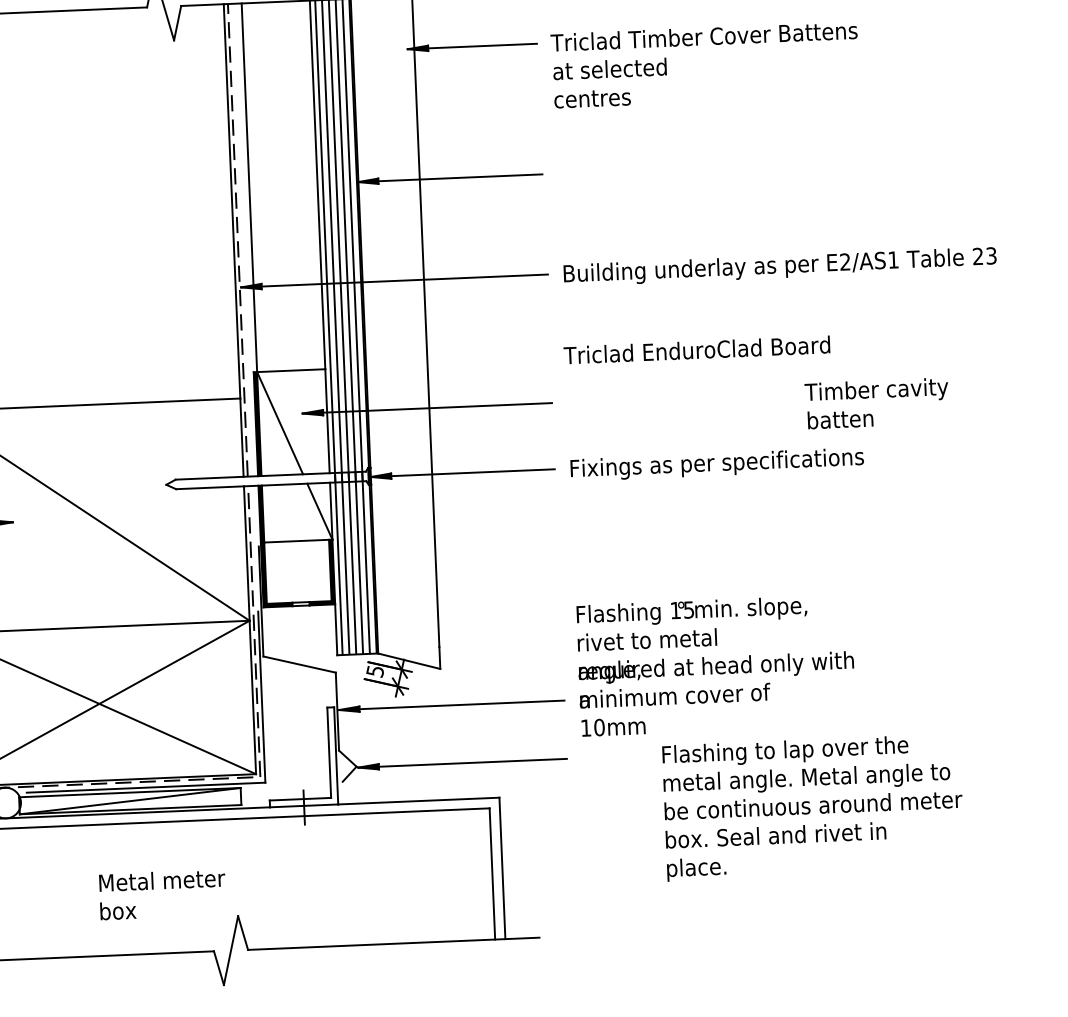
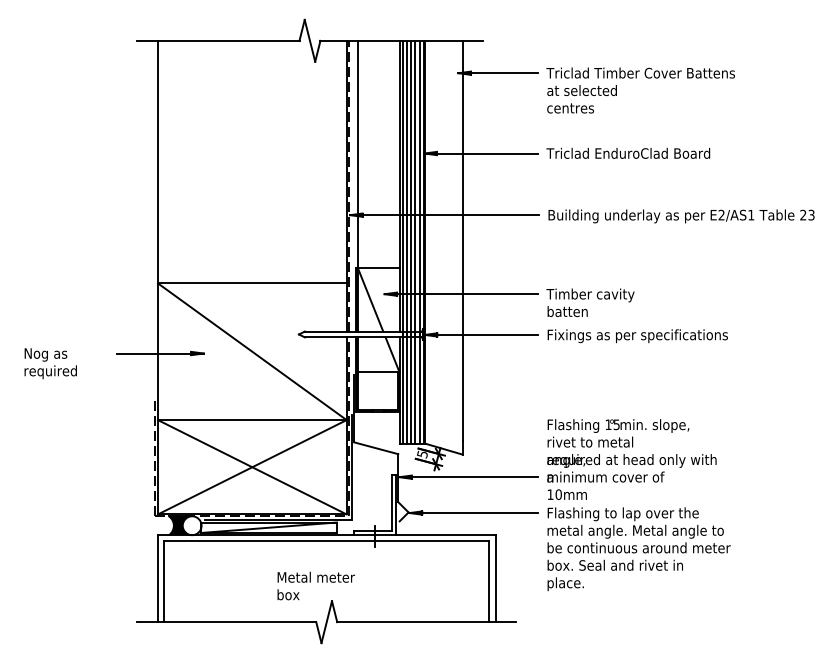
text: (697, 348) -> (628, 152), moved
text: (877, 402) -> (590, 302), moved
text: (812, 807) -> (638, 549), moved
text: (161, 893) -> (315, 585), moved

